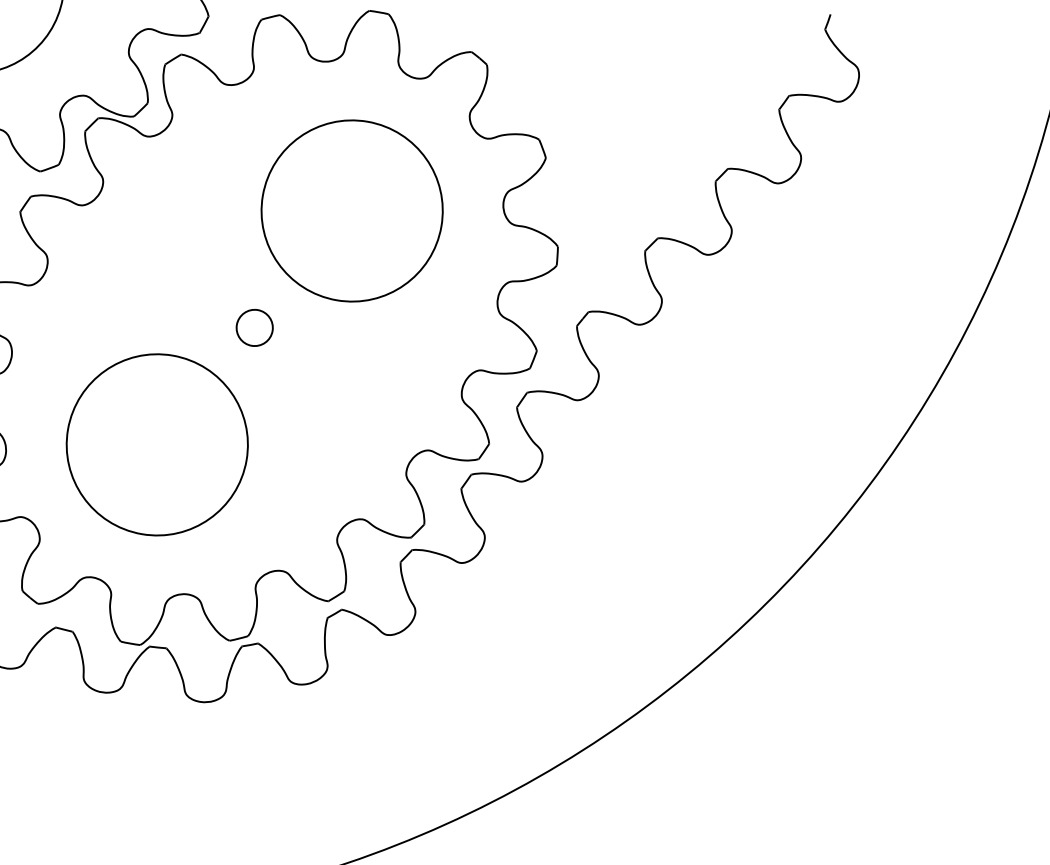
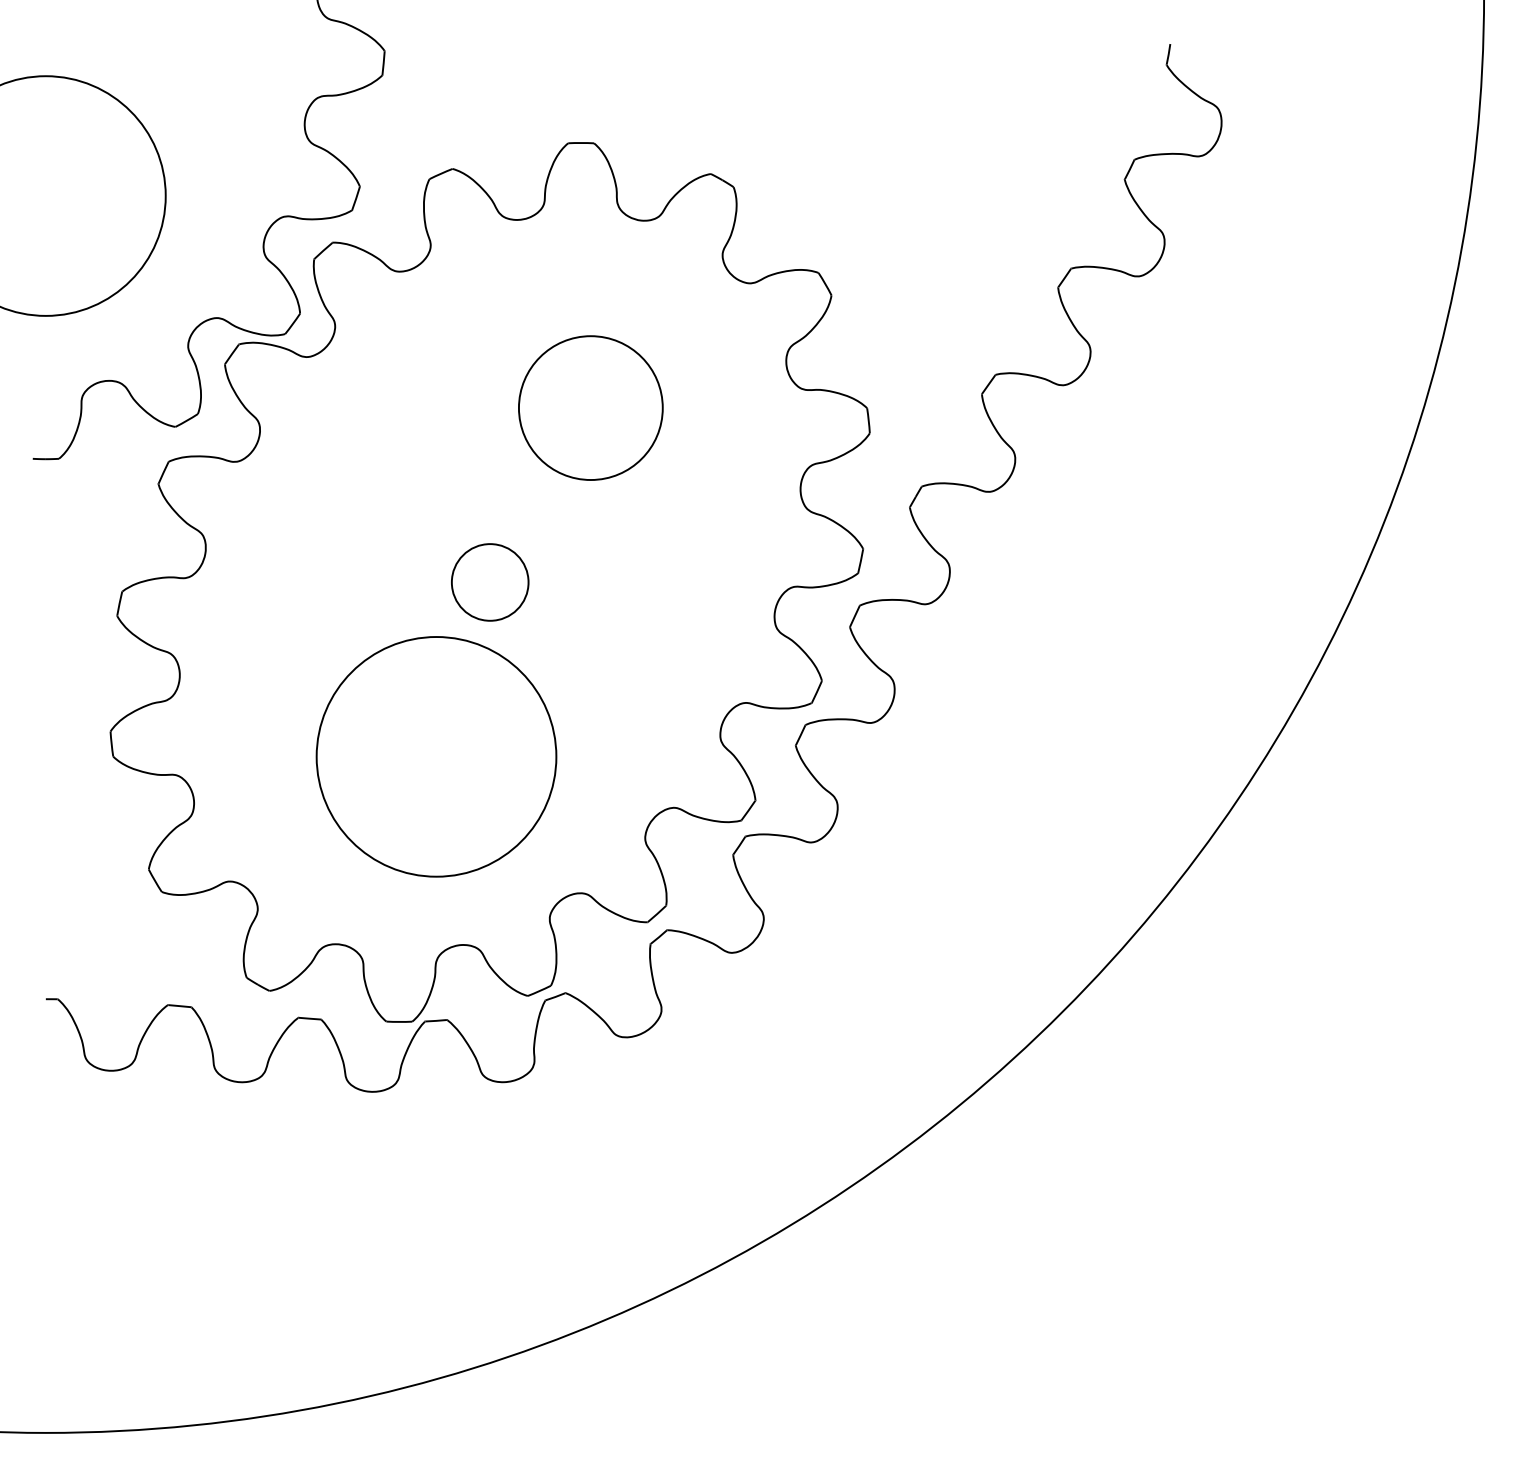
circle: (351, 210) -> (590, 407), size x0.6
circle: (254, 328) -> (490, 582), size x1.6
circle: (157, 444) -> (436, 756), moved

